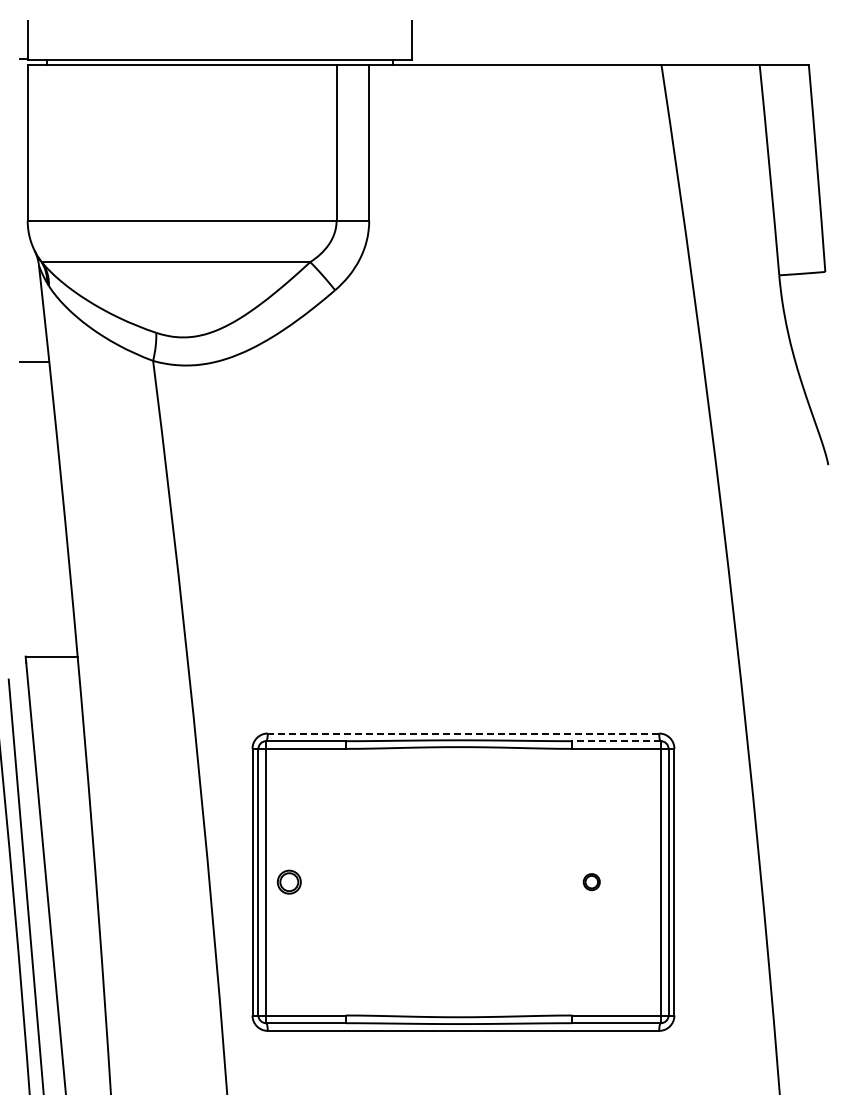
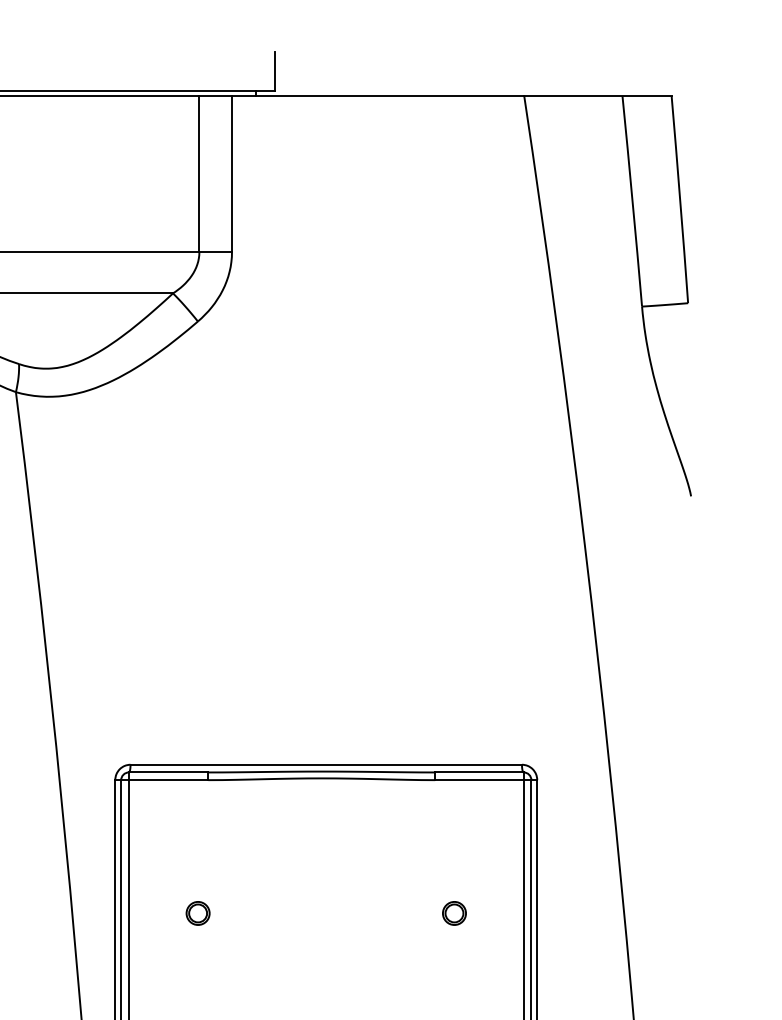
line: (463, 733) -> (326, 764), dashed -> solid
line: (616, 741) -> (479, 772), dashed -> solid
part: (288, 881) -> (197, 912), moved
part: (591, 881) -> (454, 912), size x1.43

